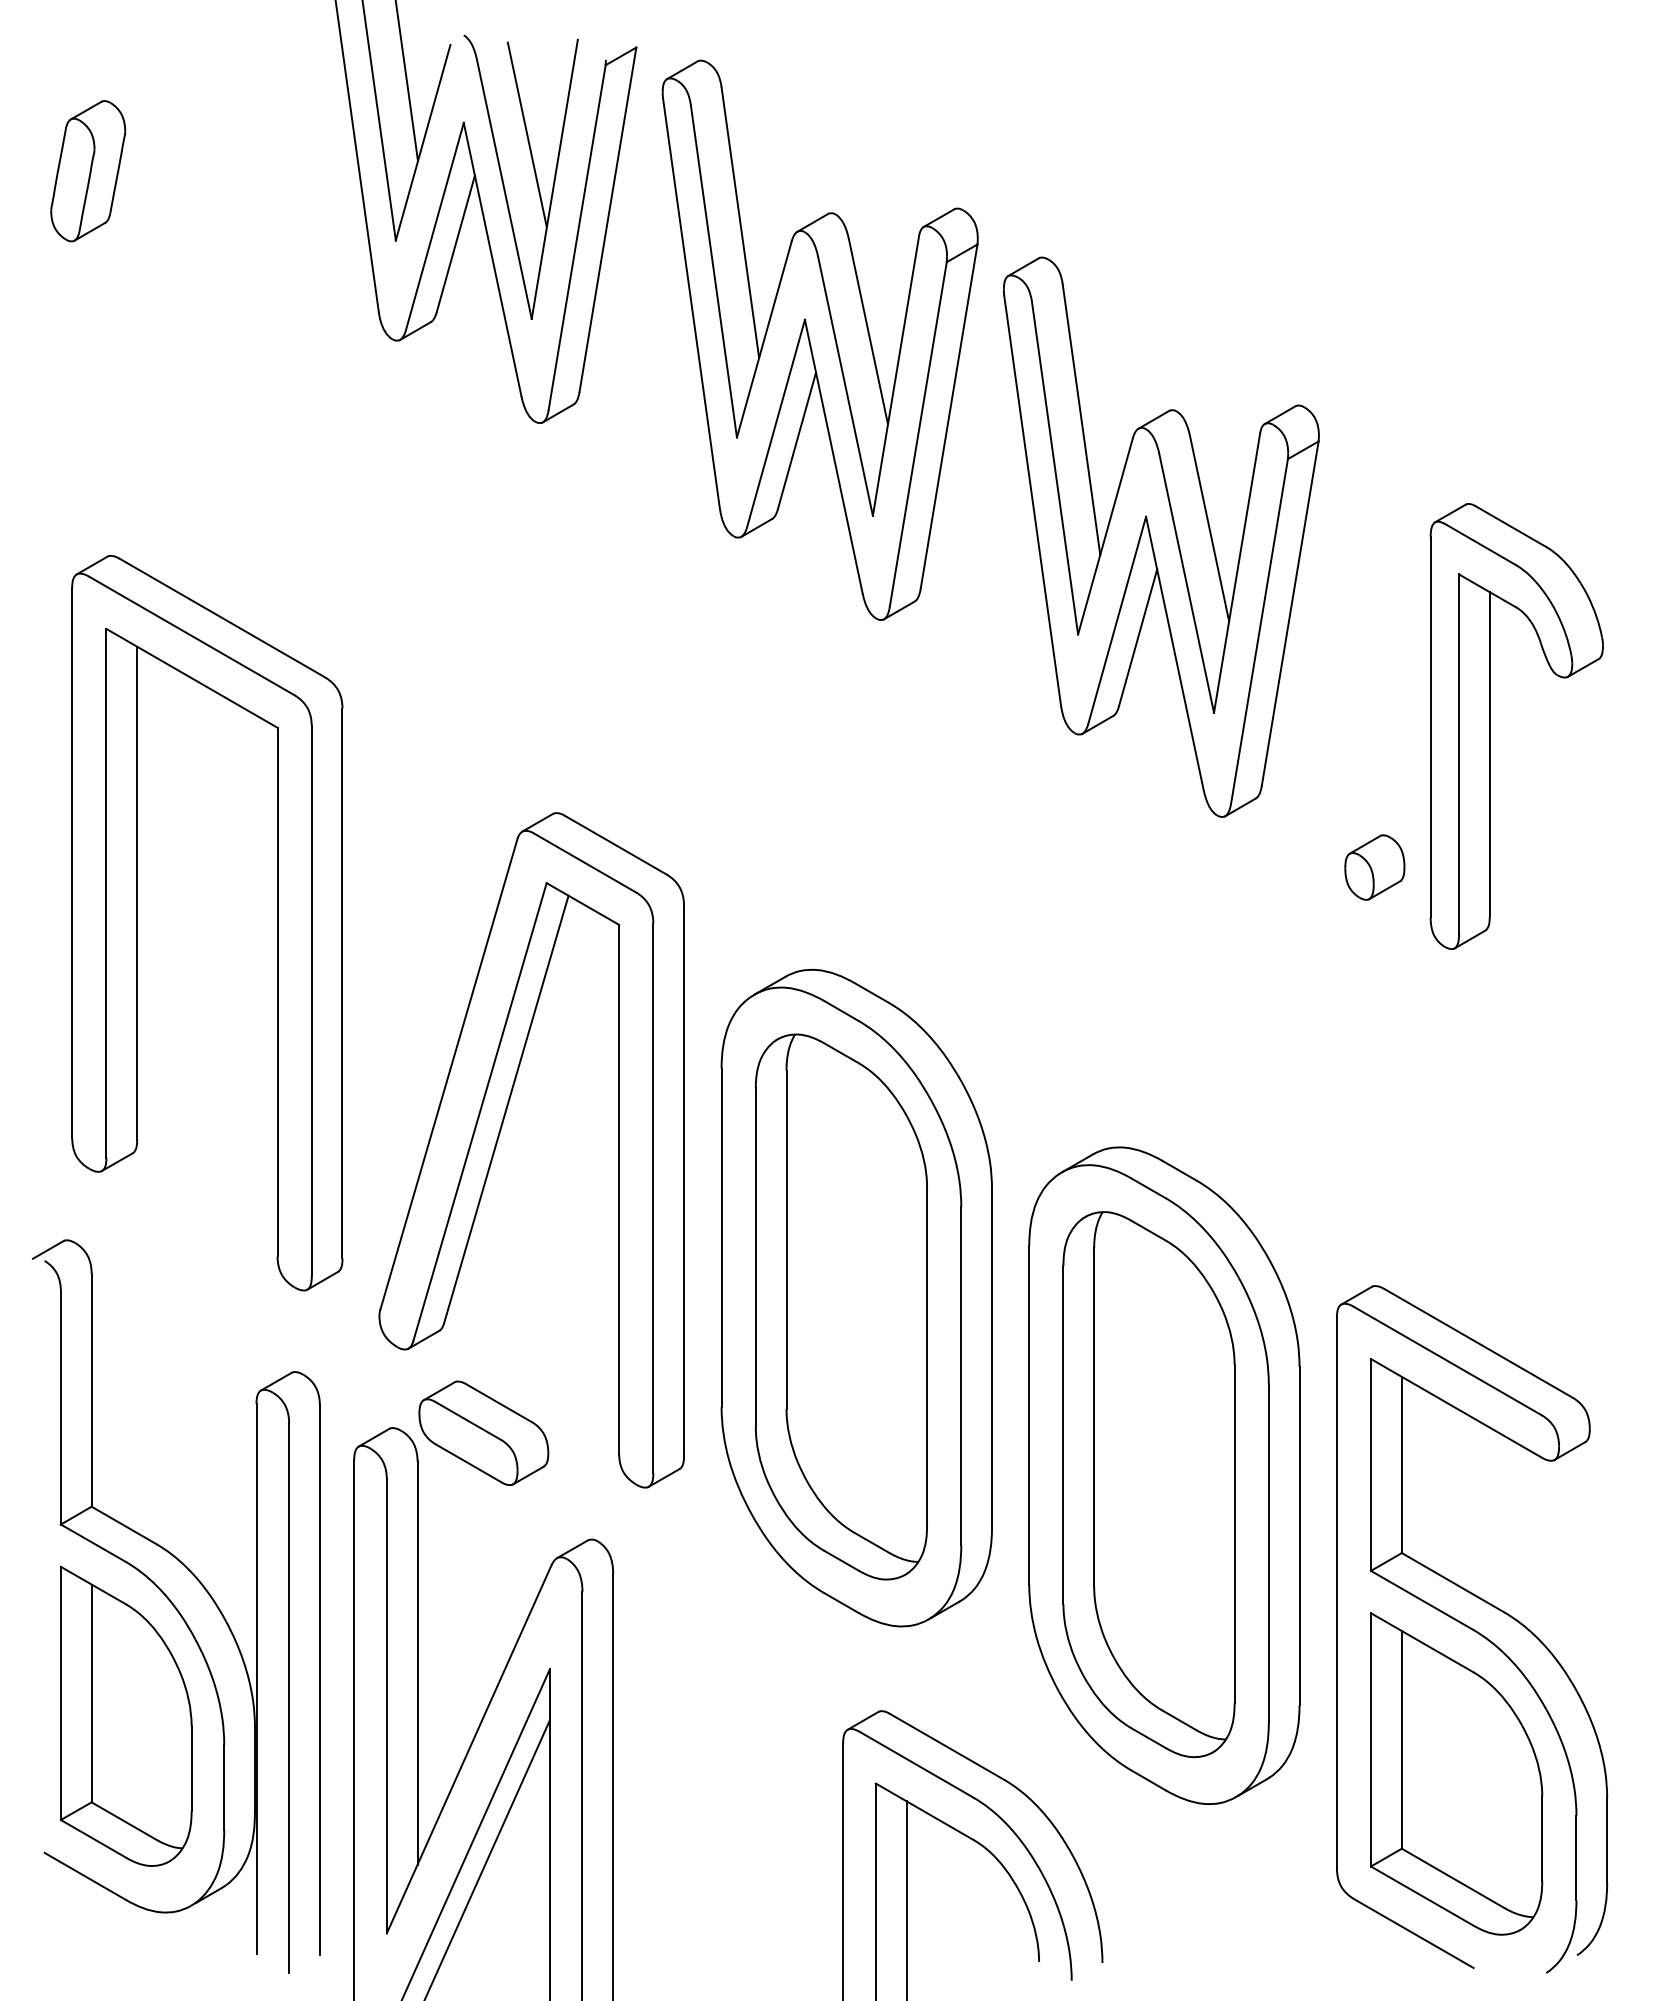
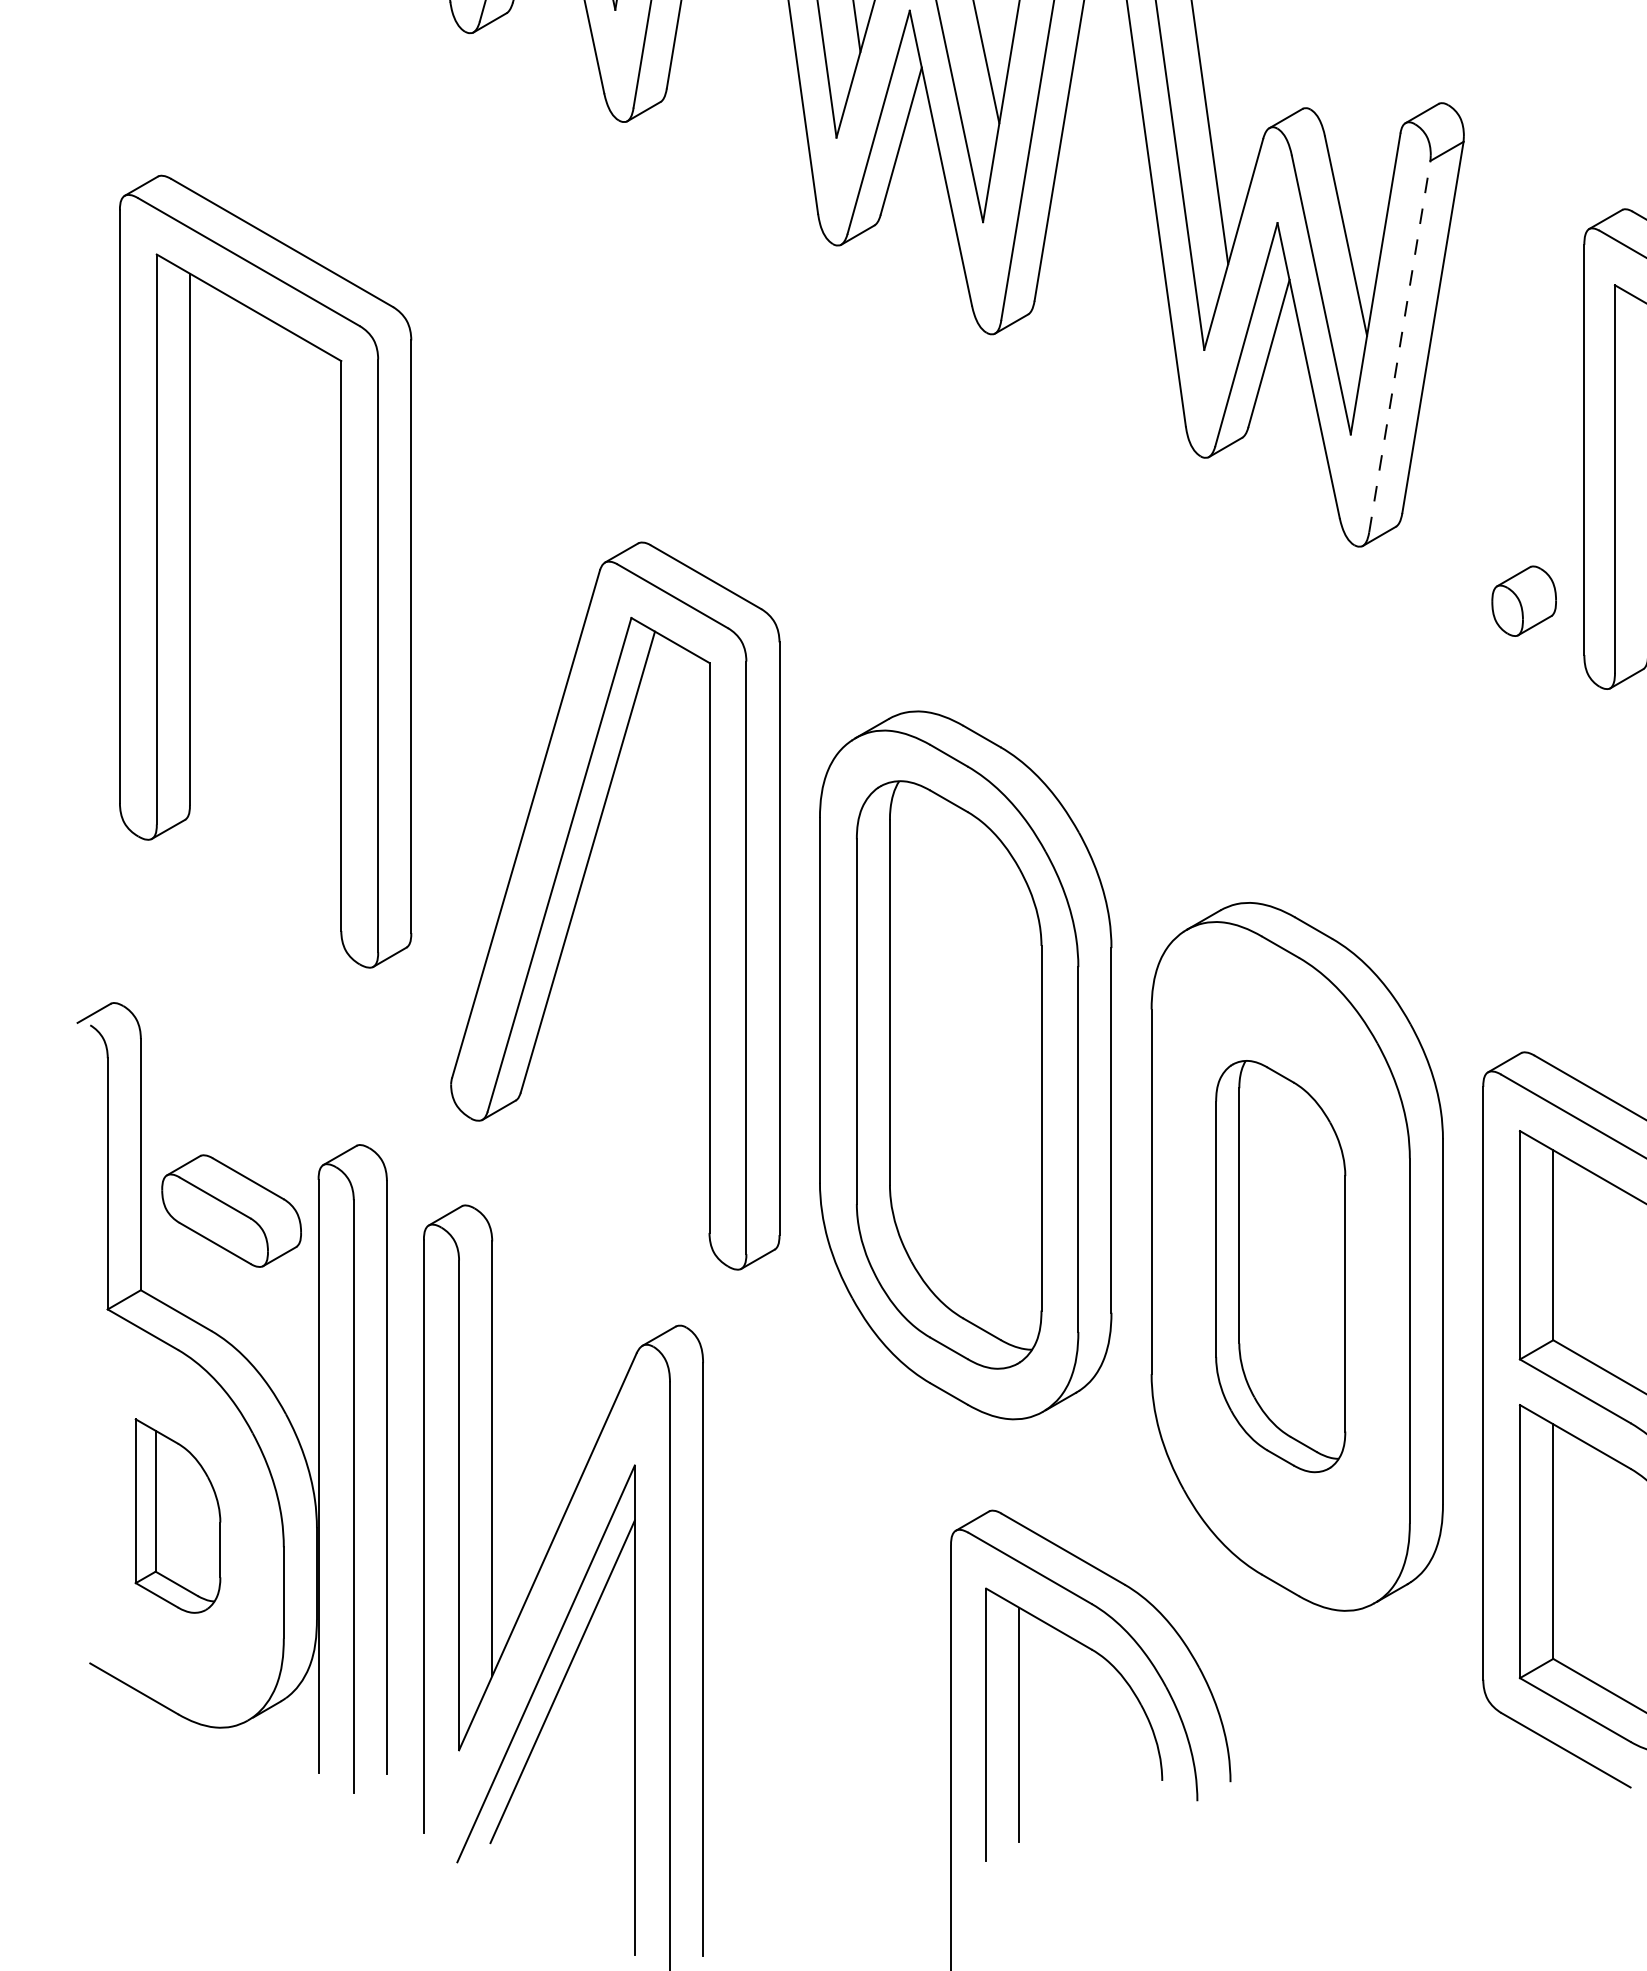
line: (1259, 631) -> (1399, 346), solid -> dashed
part: (137, 923) -> (190, 572), moved
part: (483, 1432) -> (231, 1210), moved
part: (1148, 1484) -> (1280, 1266), size x0.7
part: (125, 1715) -> (177, 1515), size x0.6

